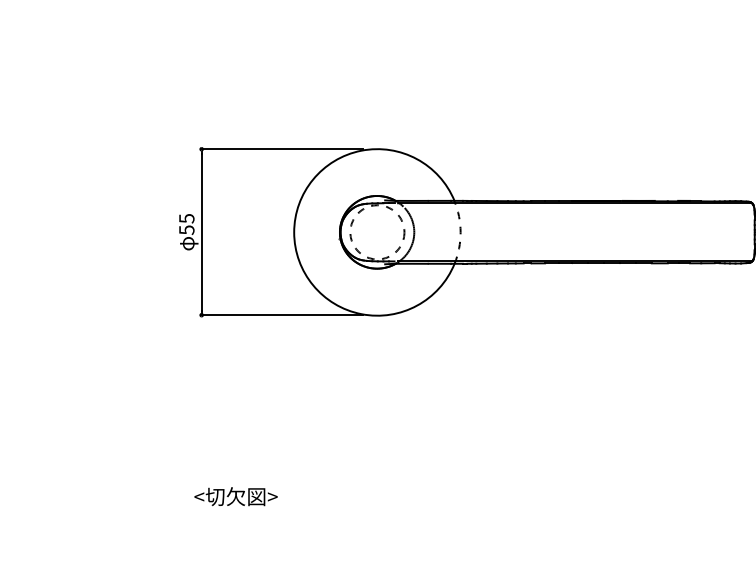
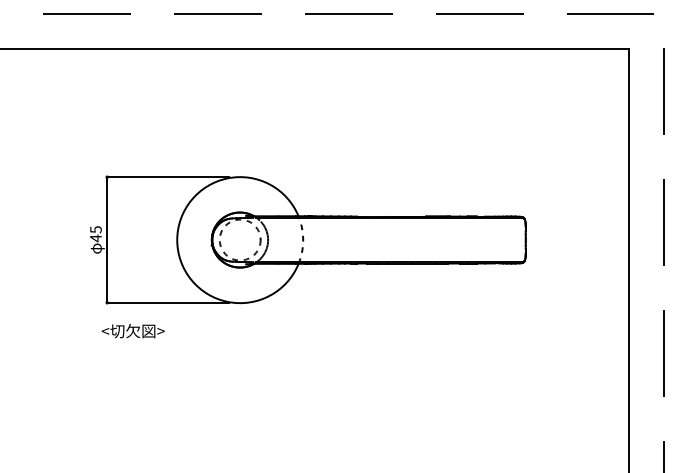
text: (186, 230) -> (95, 238), 55 -> 45
text: (235, 497) -> (132, 331), moved

